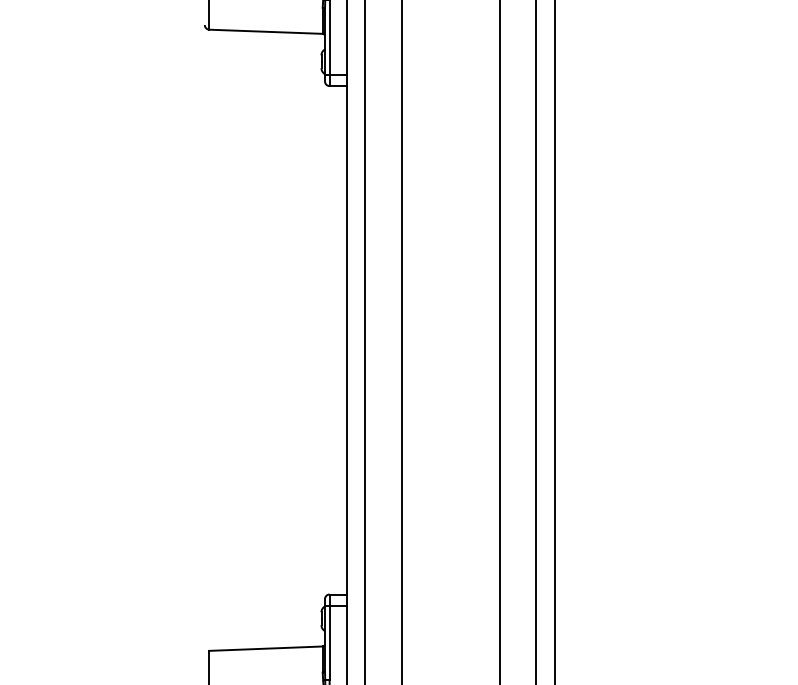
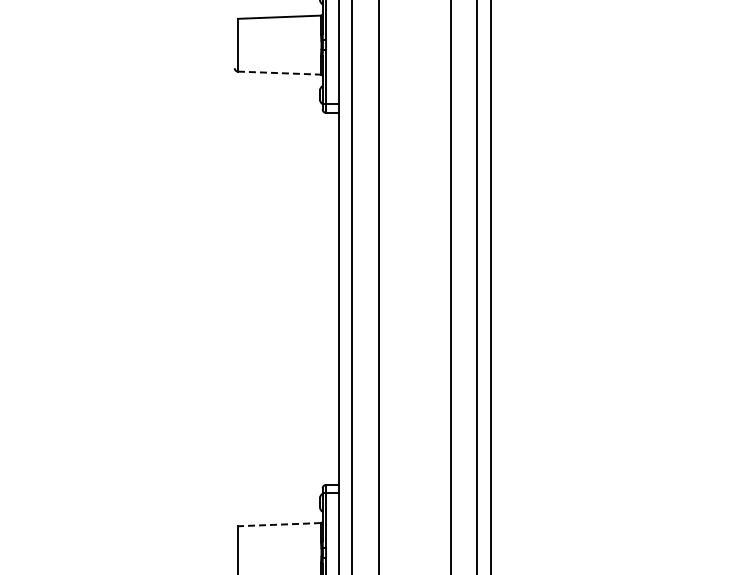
line: (265, 32) -> (279, 73), solid -> dashed
line: (265, 648) -> (279, 524), solid -> dashed

